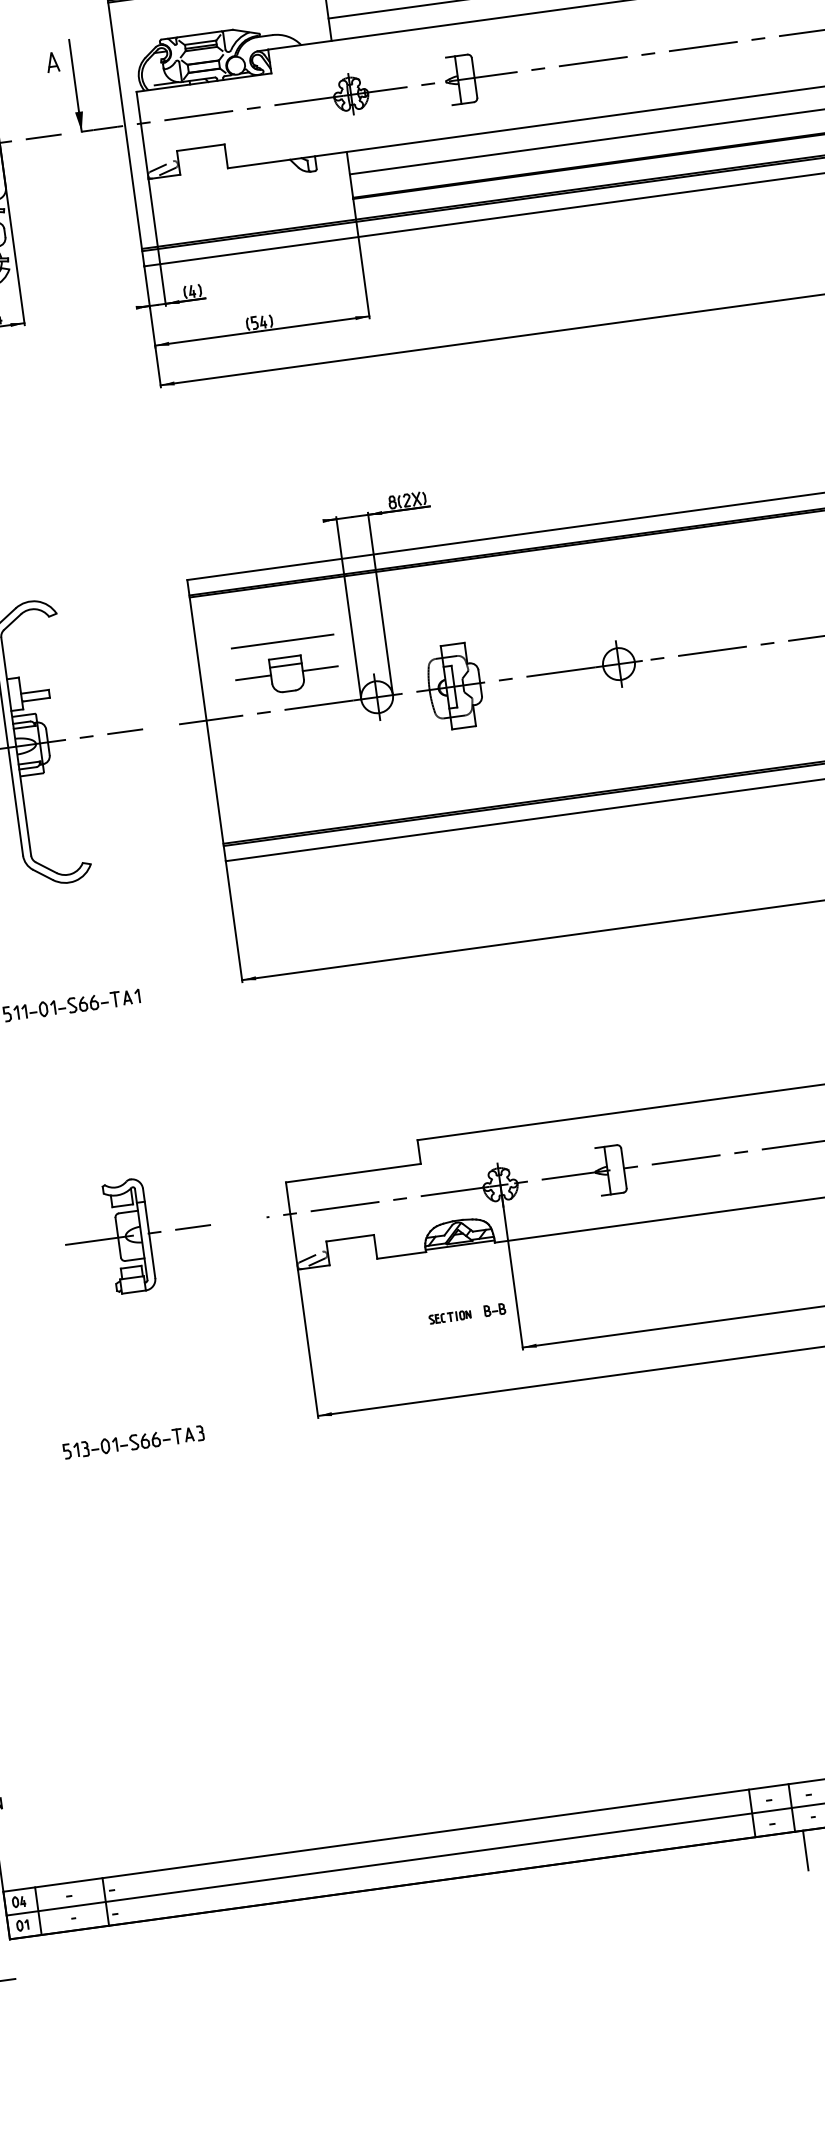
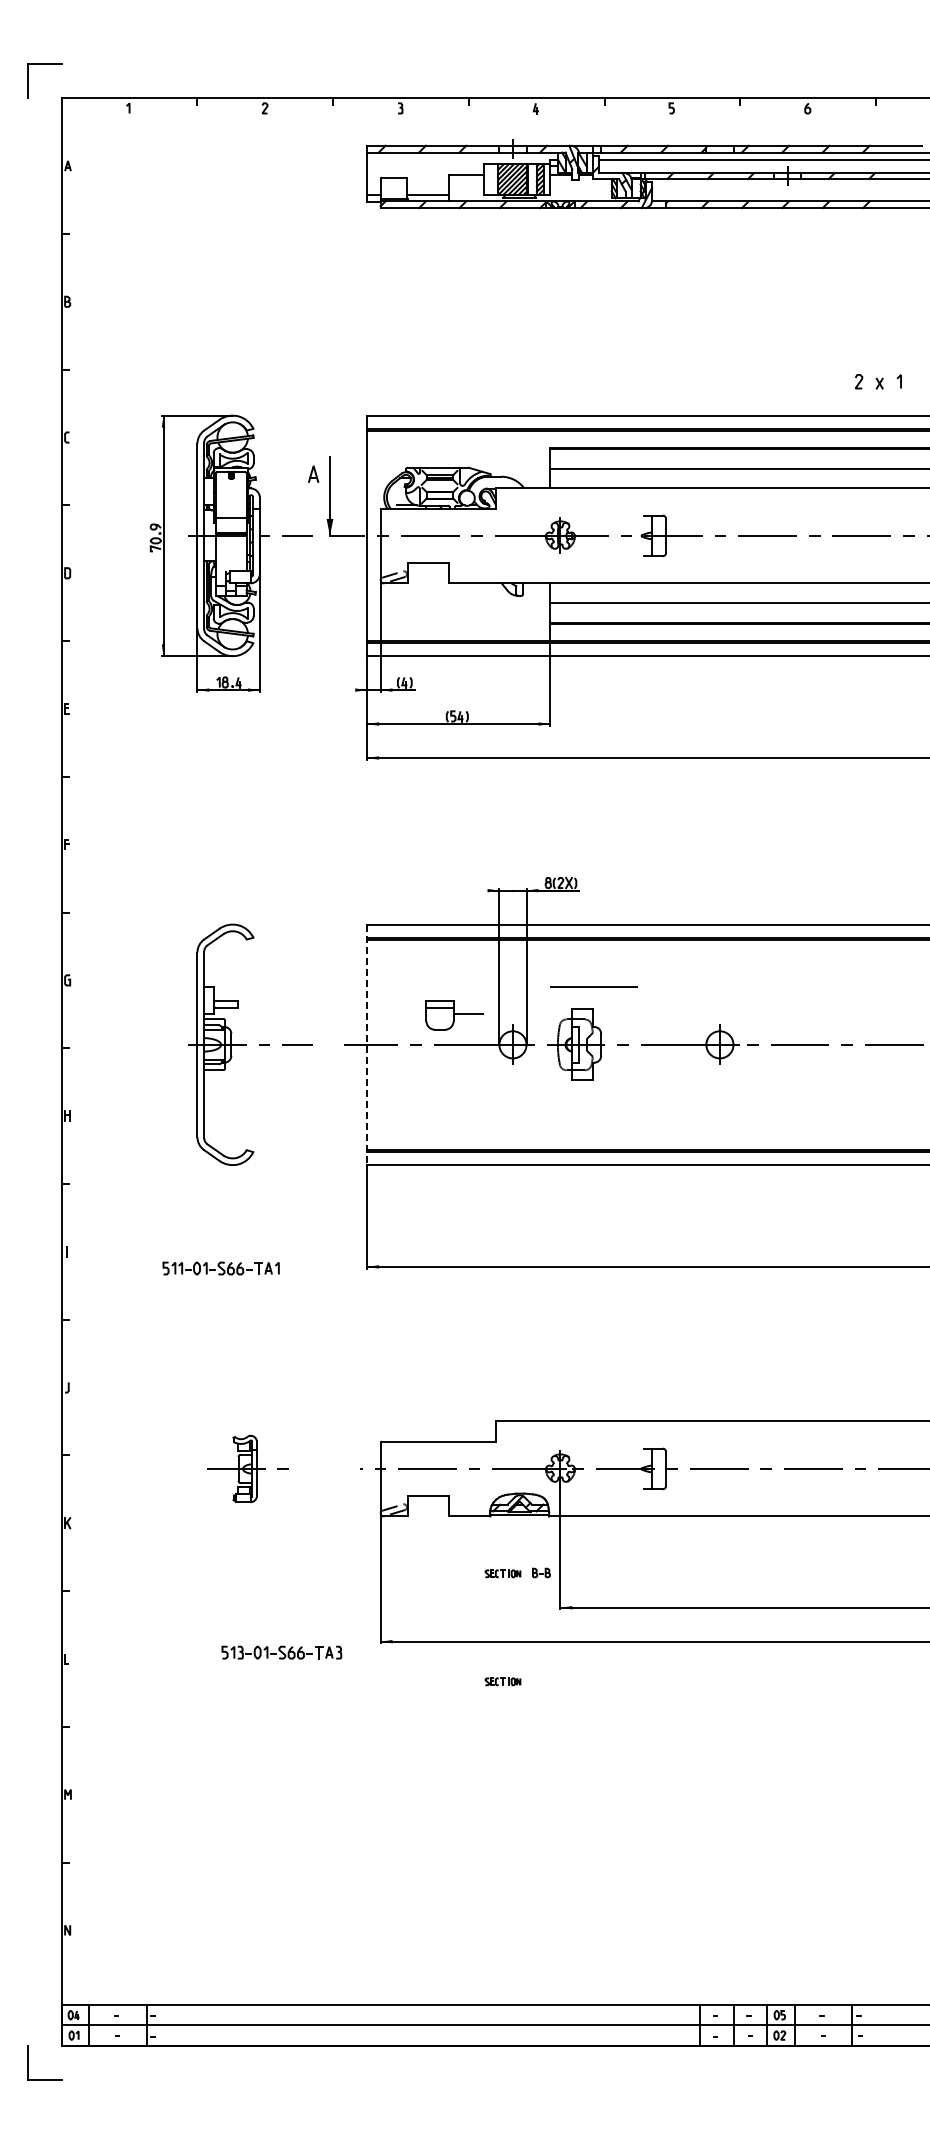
line: (281, 640) -> (593, 986), moved
line: (253, 678) -> (411, 1014), removed
line: (207, 721) -> (367, 1045), solid -> dashed
part: (138, 1234) -> (250, 1468), size x0.7
part: (133, 1442) -> (281, 1652), moved
part: (466, 1443) -> (502, 1681), added
line: (805, 1850) -> (740, 2062), removed

